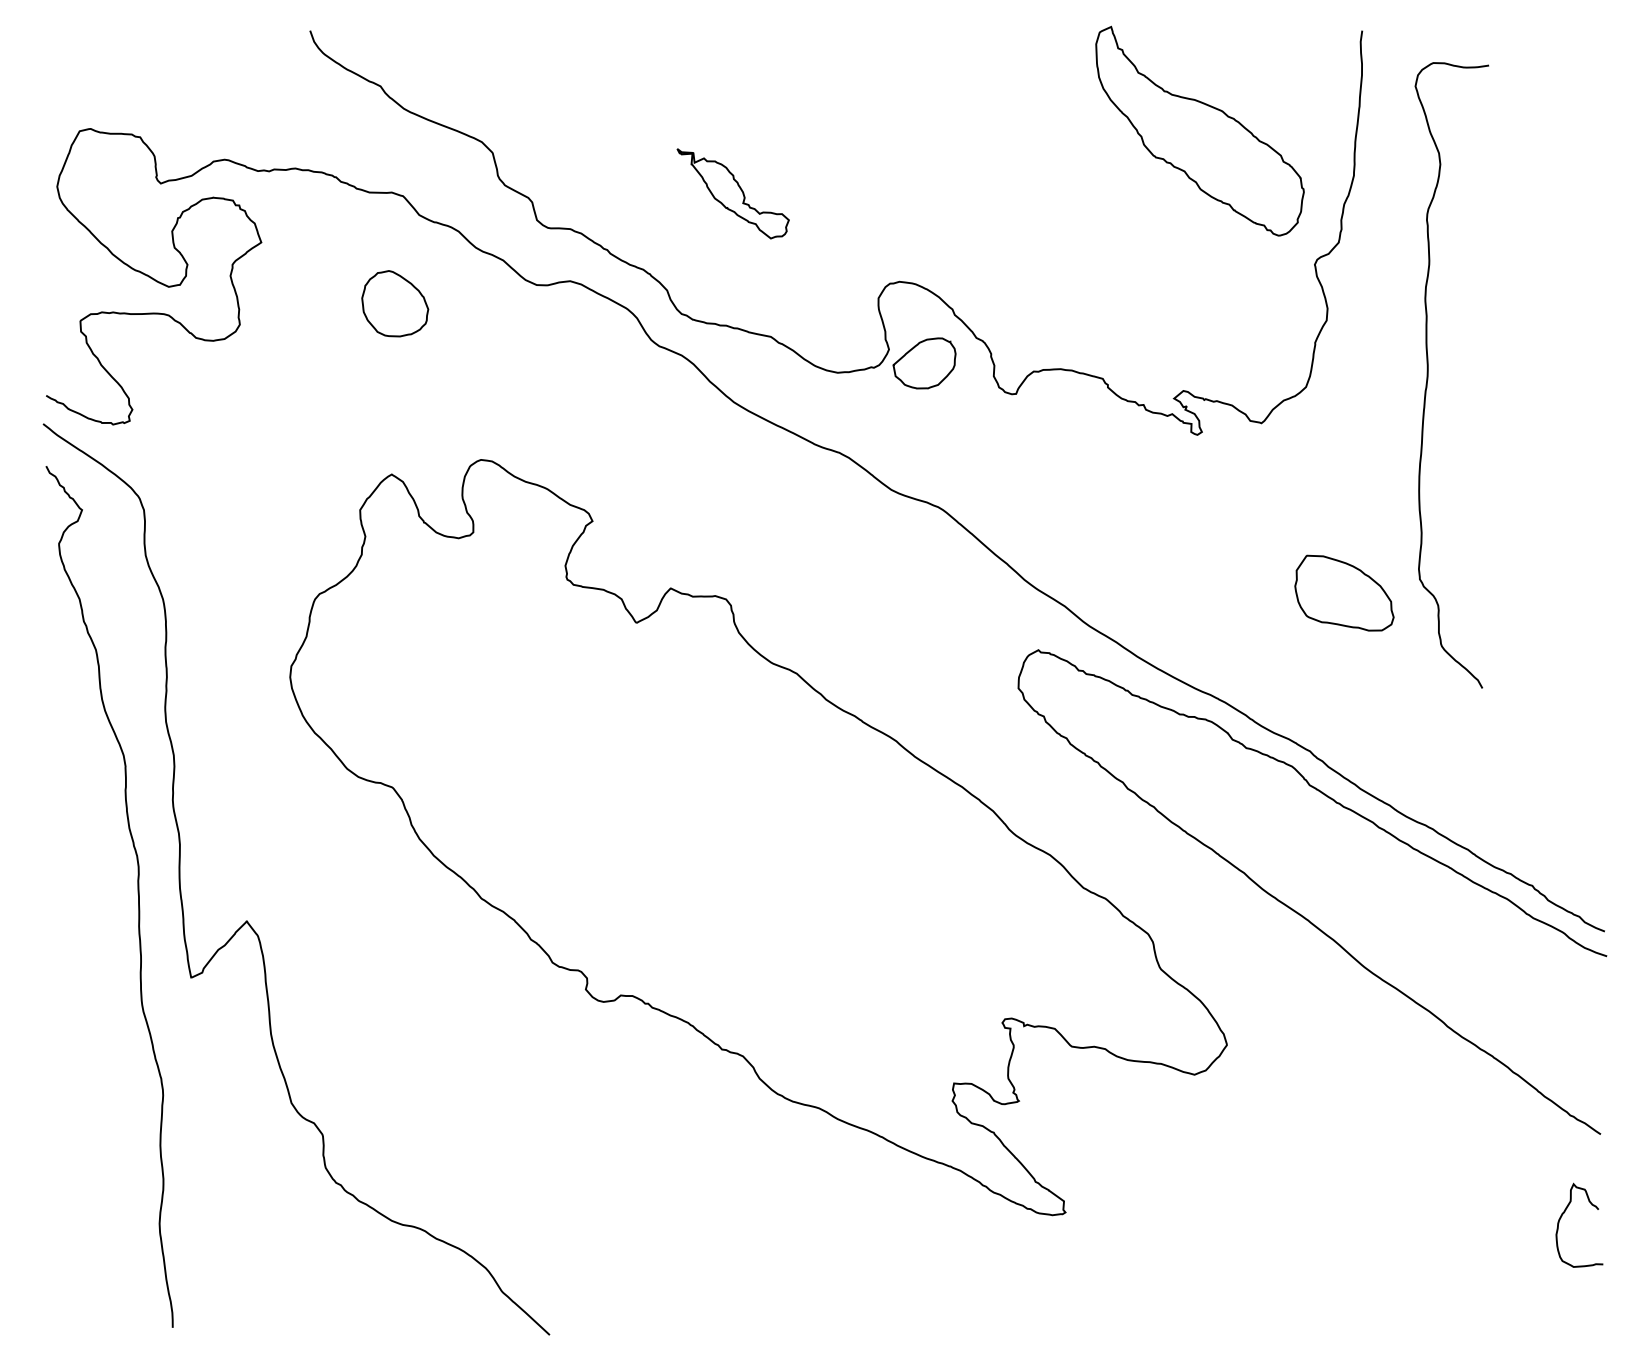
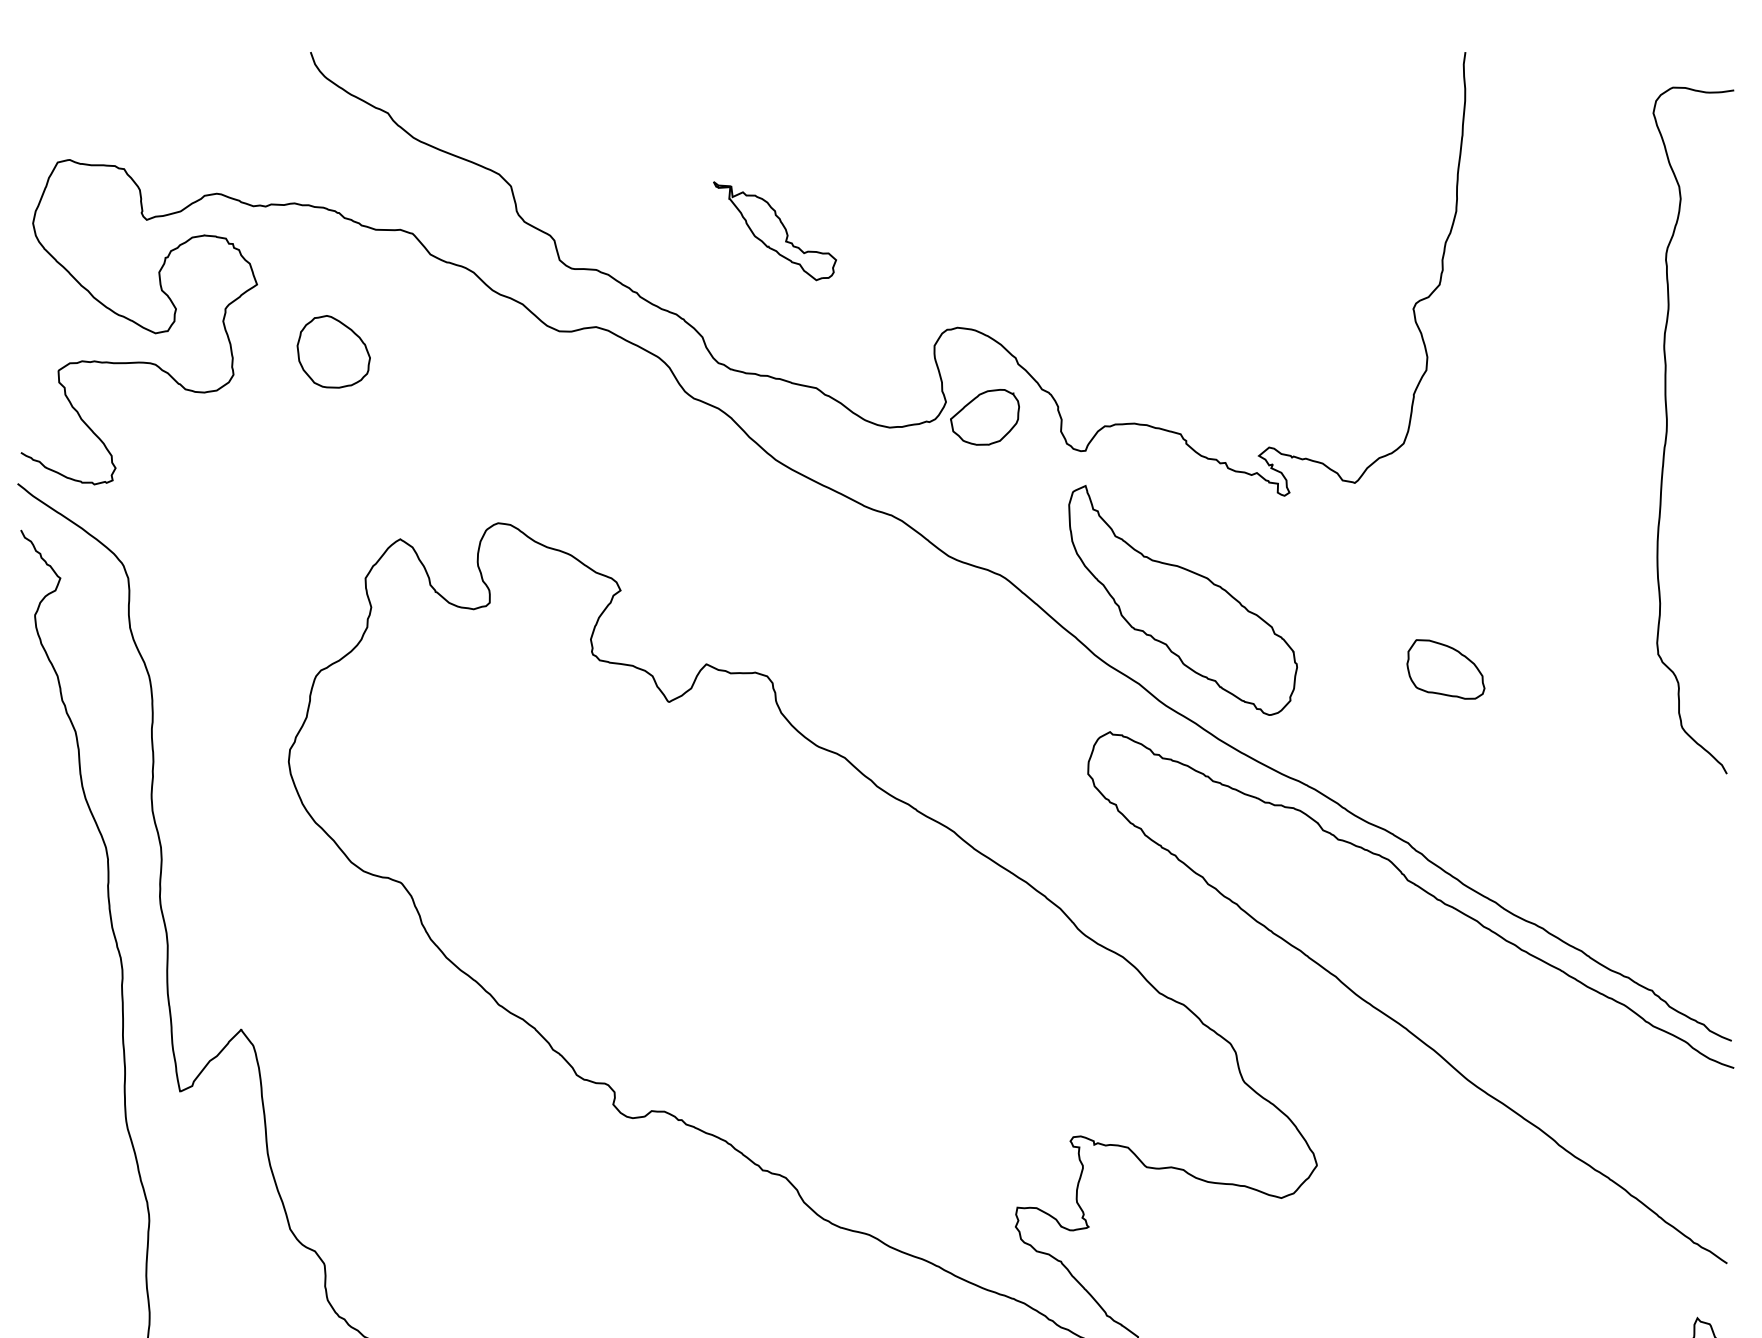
part: (1199, 130) -> (1182, 599), moved
part: (395, 303) -> (334, 351), moved
curve: (1428, 375) -> (1667, 430), moved
part: (1344, 592) -> (1445, 668), size x0.71

